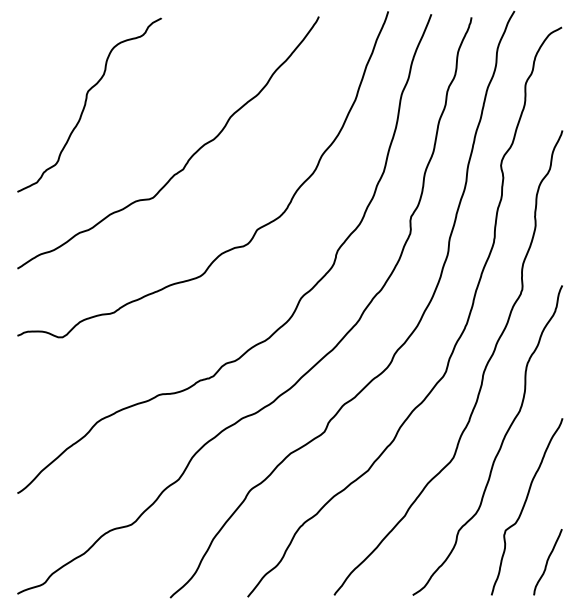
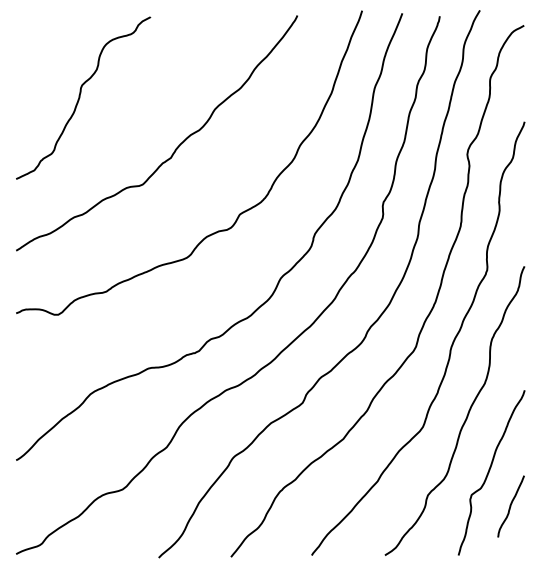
curve: (547, 562) -> (510, 506), moved

